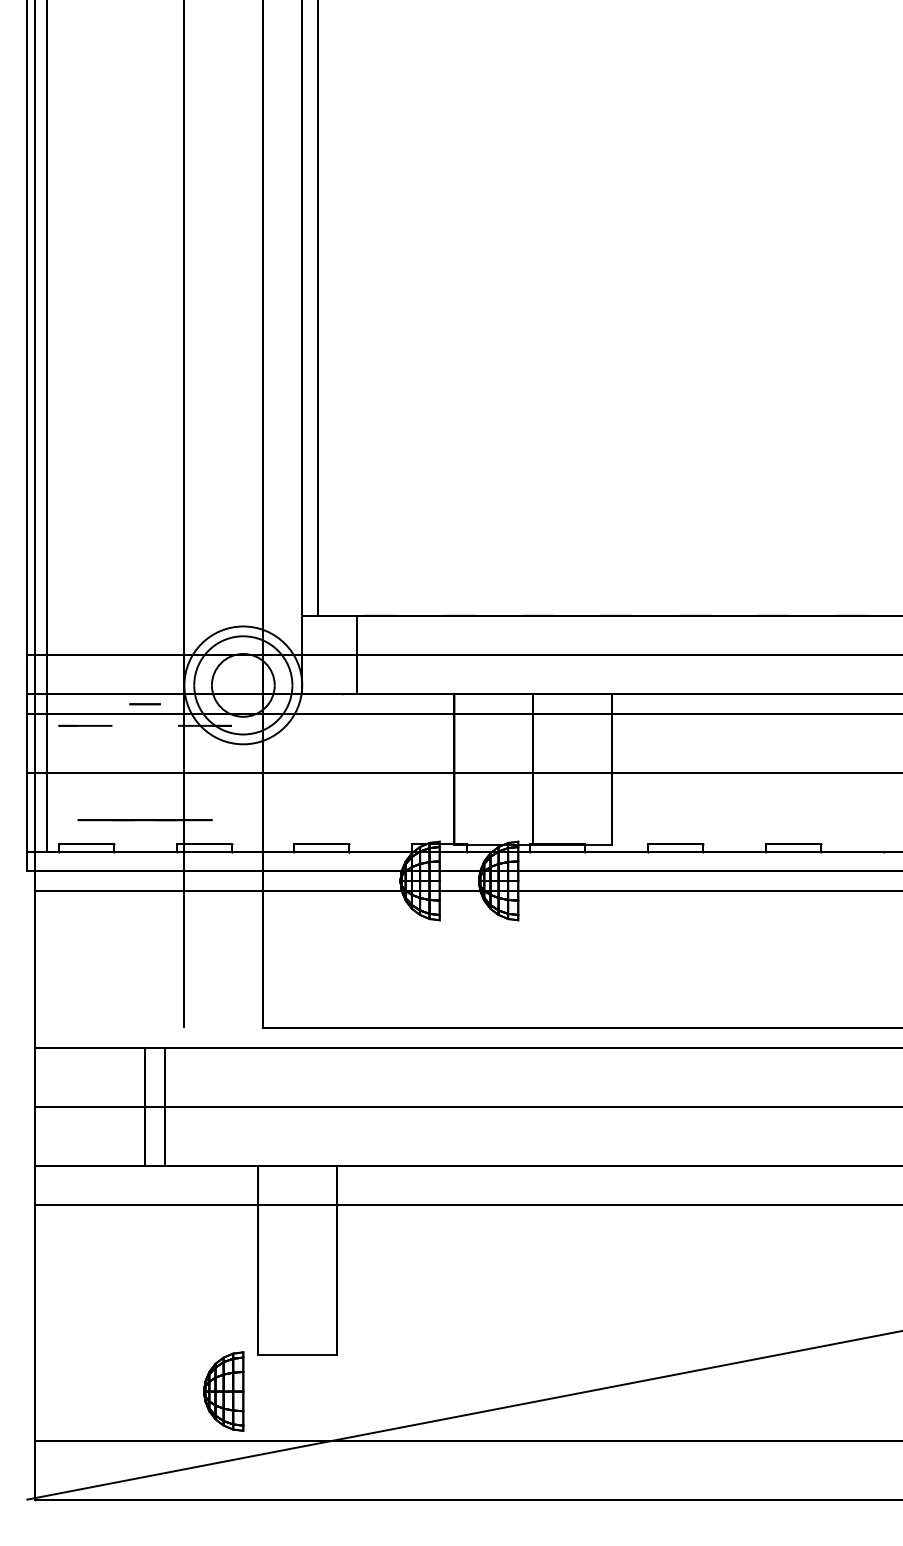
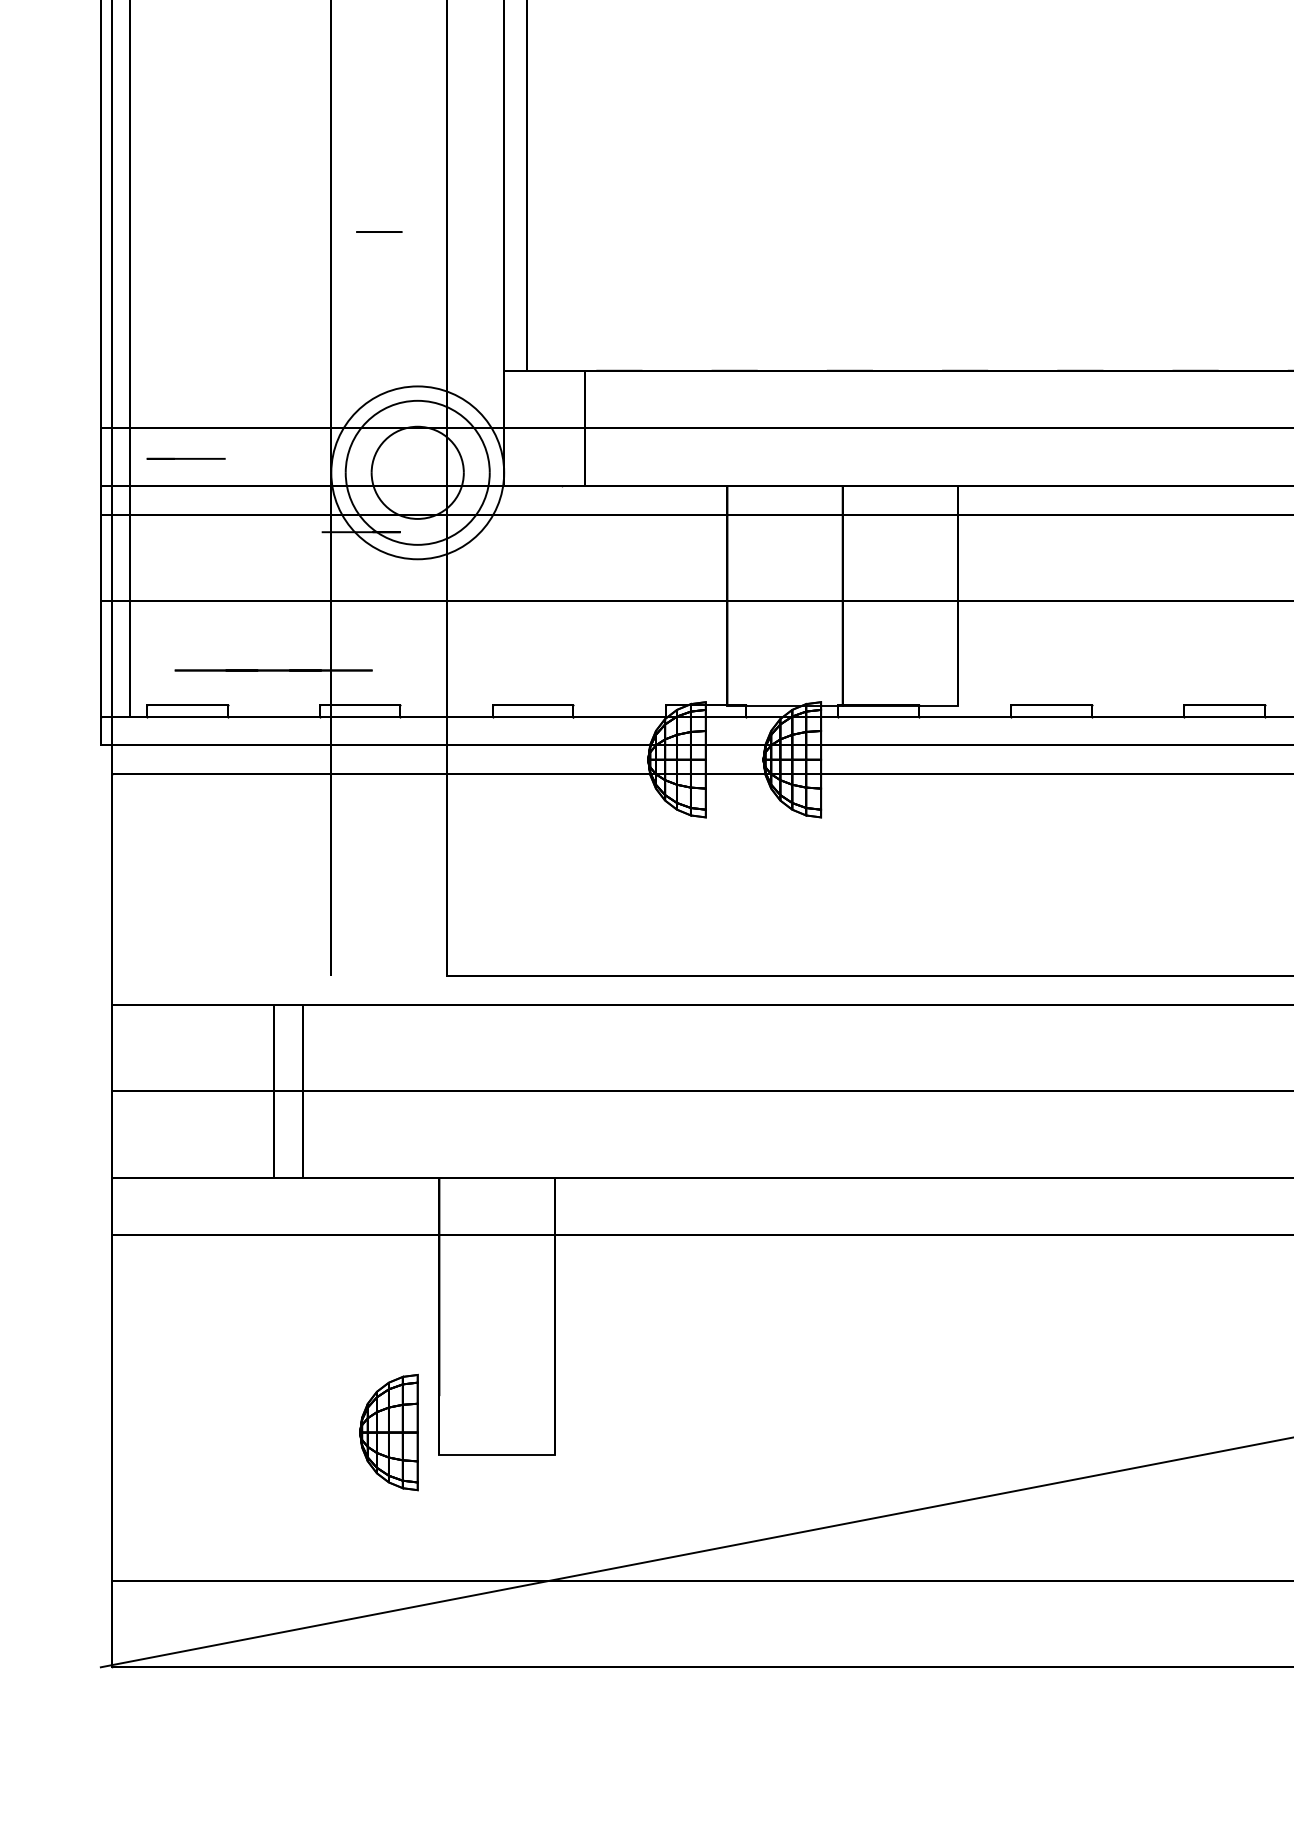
line: (144, 704) -> (378, 232), moved
line: (85, 725) -> (186, 458), moved
part: (223, 1391) -> (388, 1432), moved

